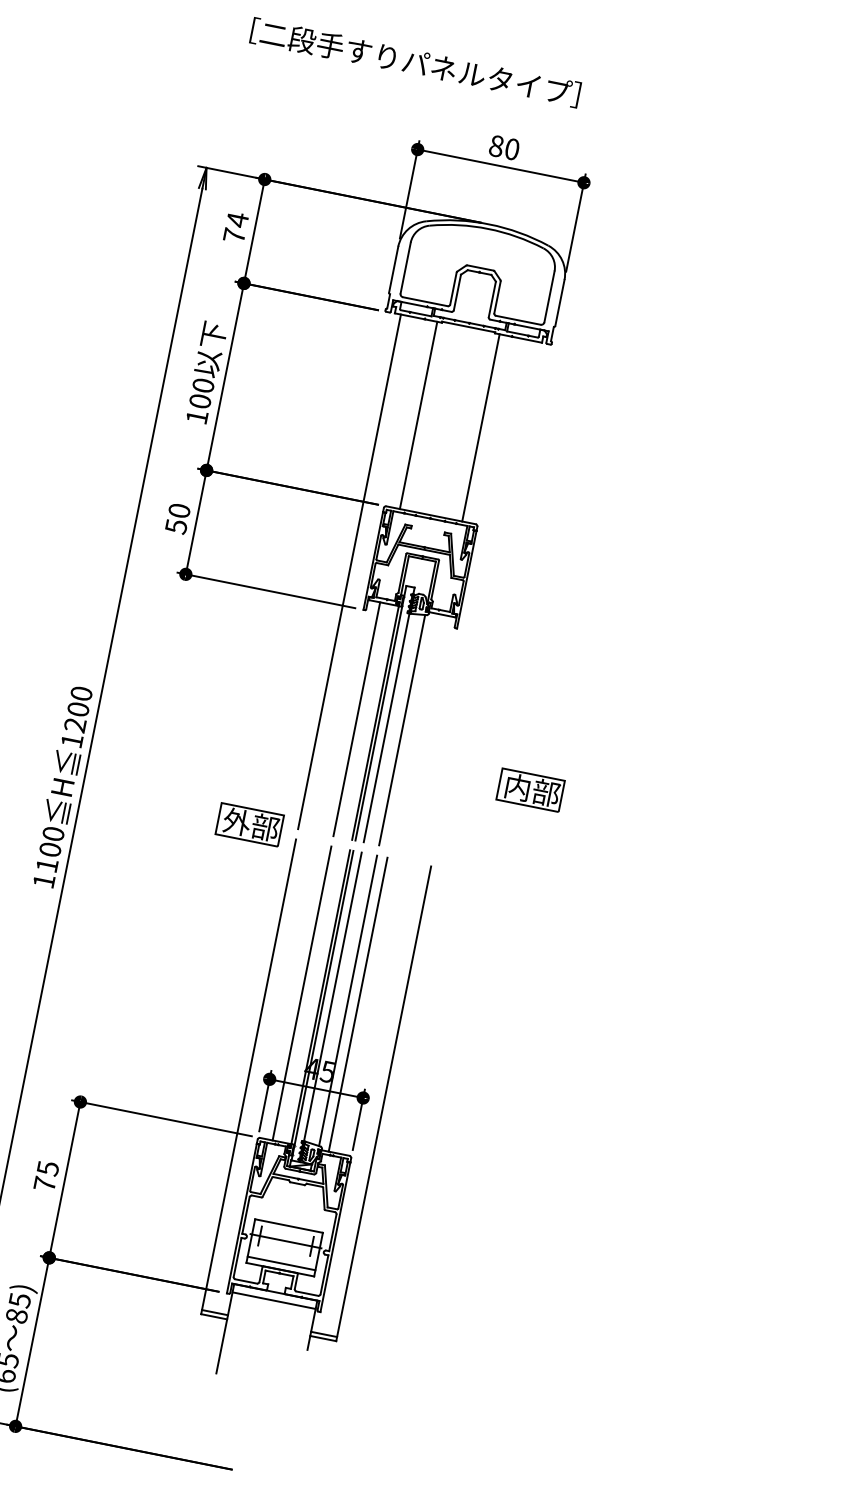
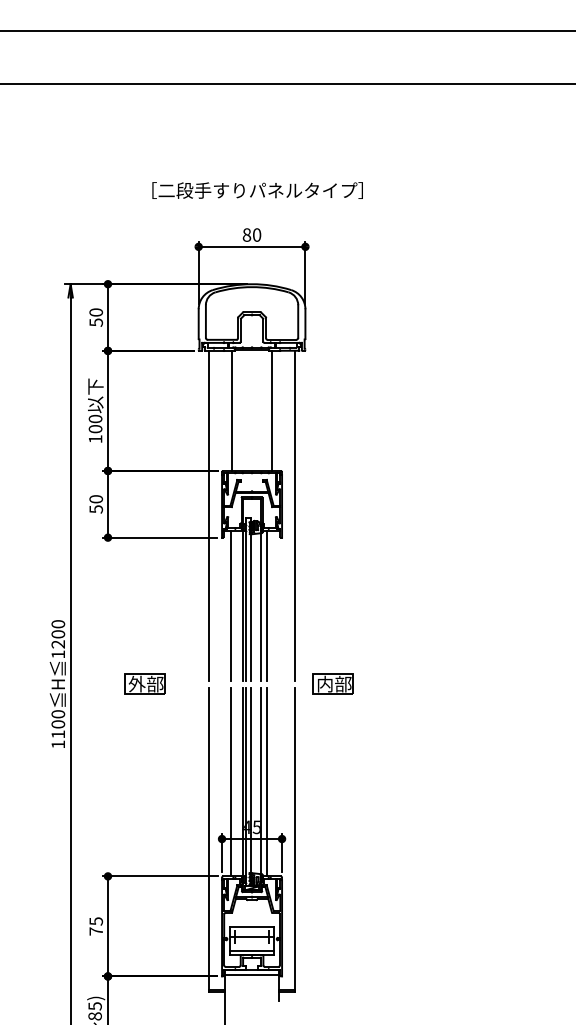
text: (415, 62) -> (257, 190), moved
text: (236, 227) -> (96, 317), 74 -> 50
line: (484, 598) -> (295, 515), added
line: (413, 729) -> (267, 605), added
part: (529, 788) -> (332, 683), moved
part: (248, 823) -> (144, 683), moved

